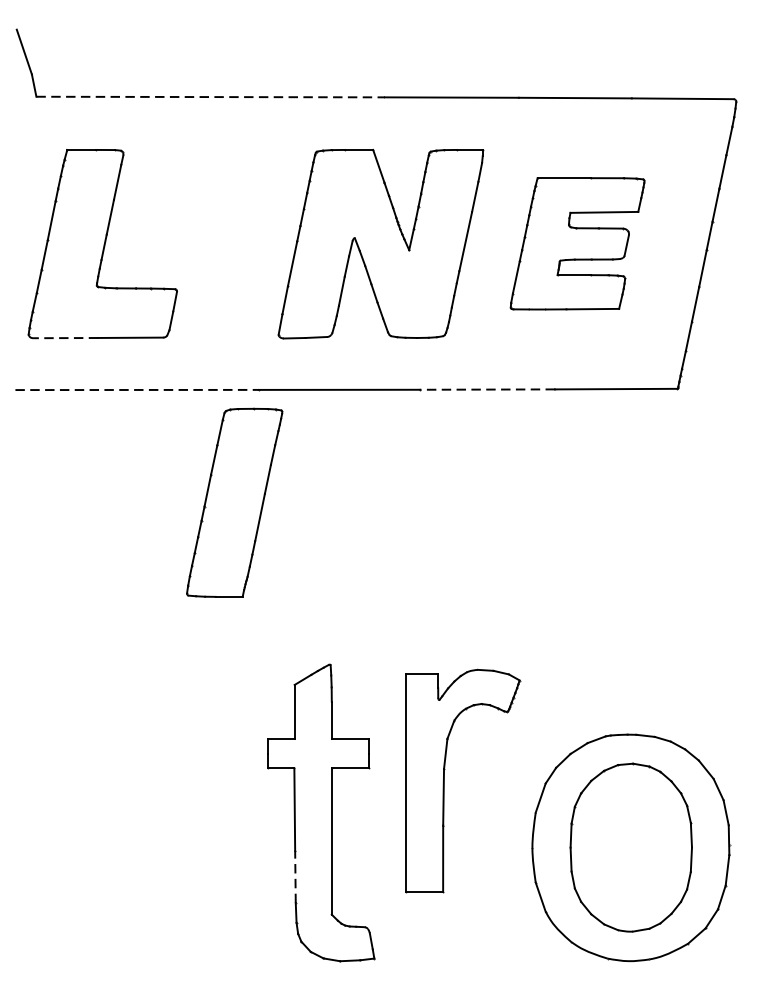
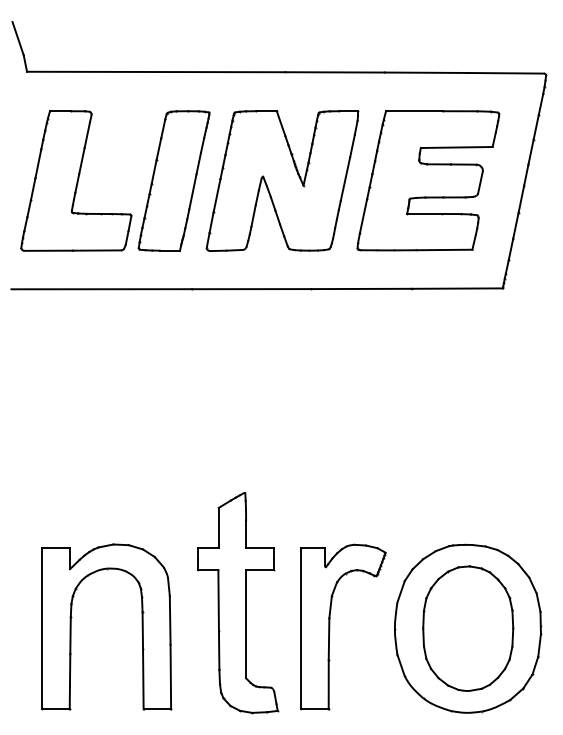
line: (210, 97) -> (156, 72), dashed -> solid
part: (577, 243) -> (428, 180), size x1.43
line: (65, 337) -> (48, 250), dashed -> solid
line: (486, 388) -> (360, 288), dashed -> solid
line: (138, 390) -> (102, 289), dashed -> solid
part: (233, 502) -> (173, 180), moved
part: (445, 780) -> (330, 626), moved
part: (96, 844) -> (71, 626), added
line: (295, 875) -> (219, 649), dashed -> solid

